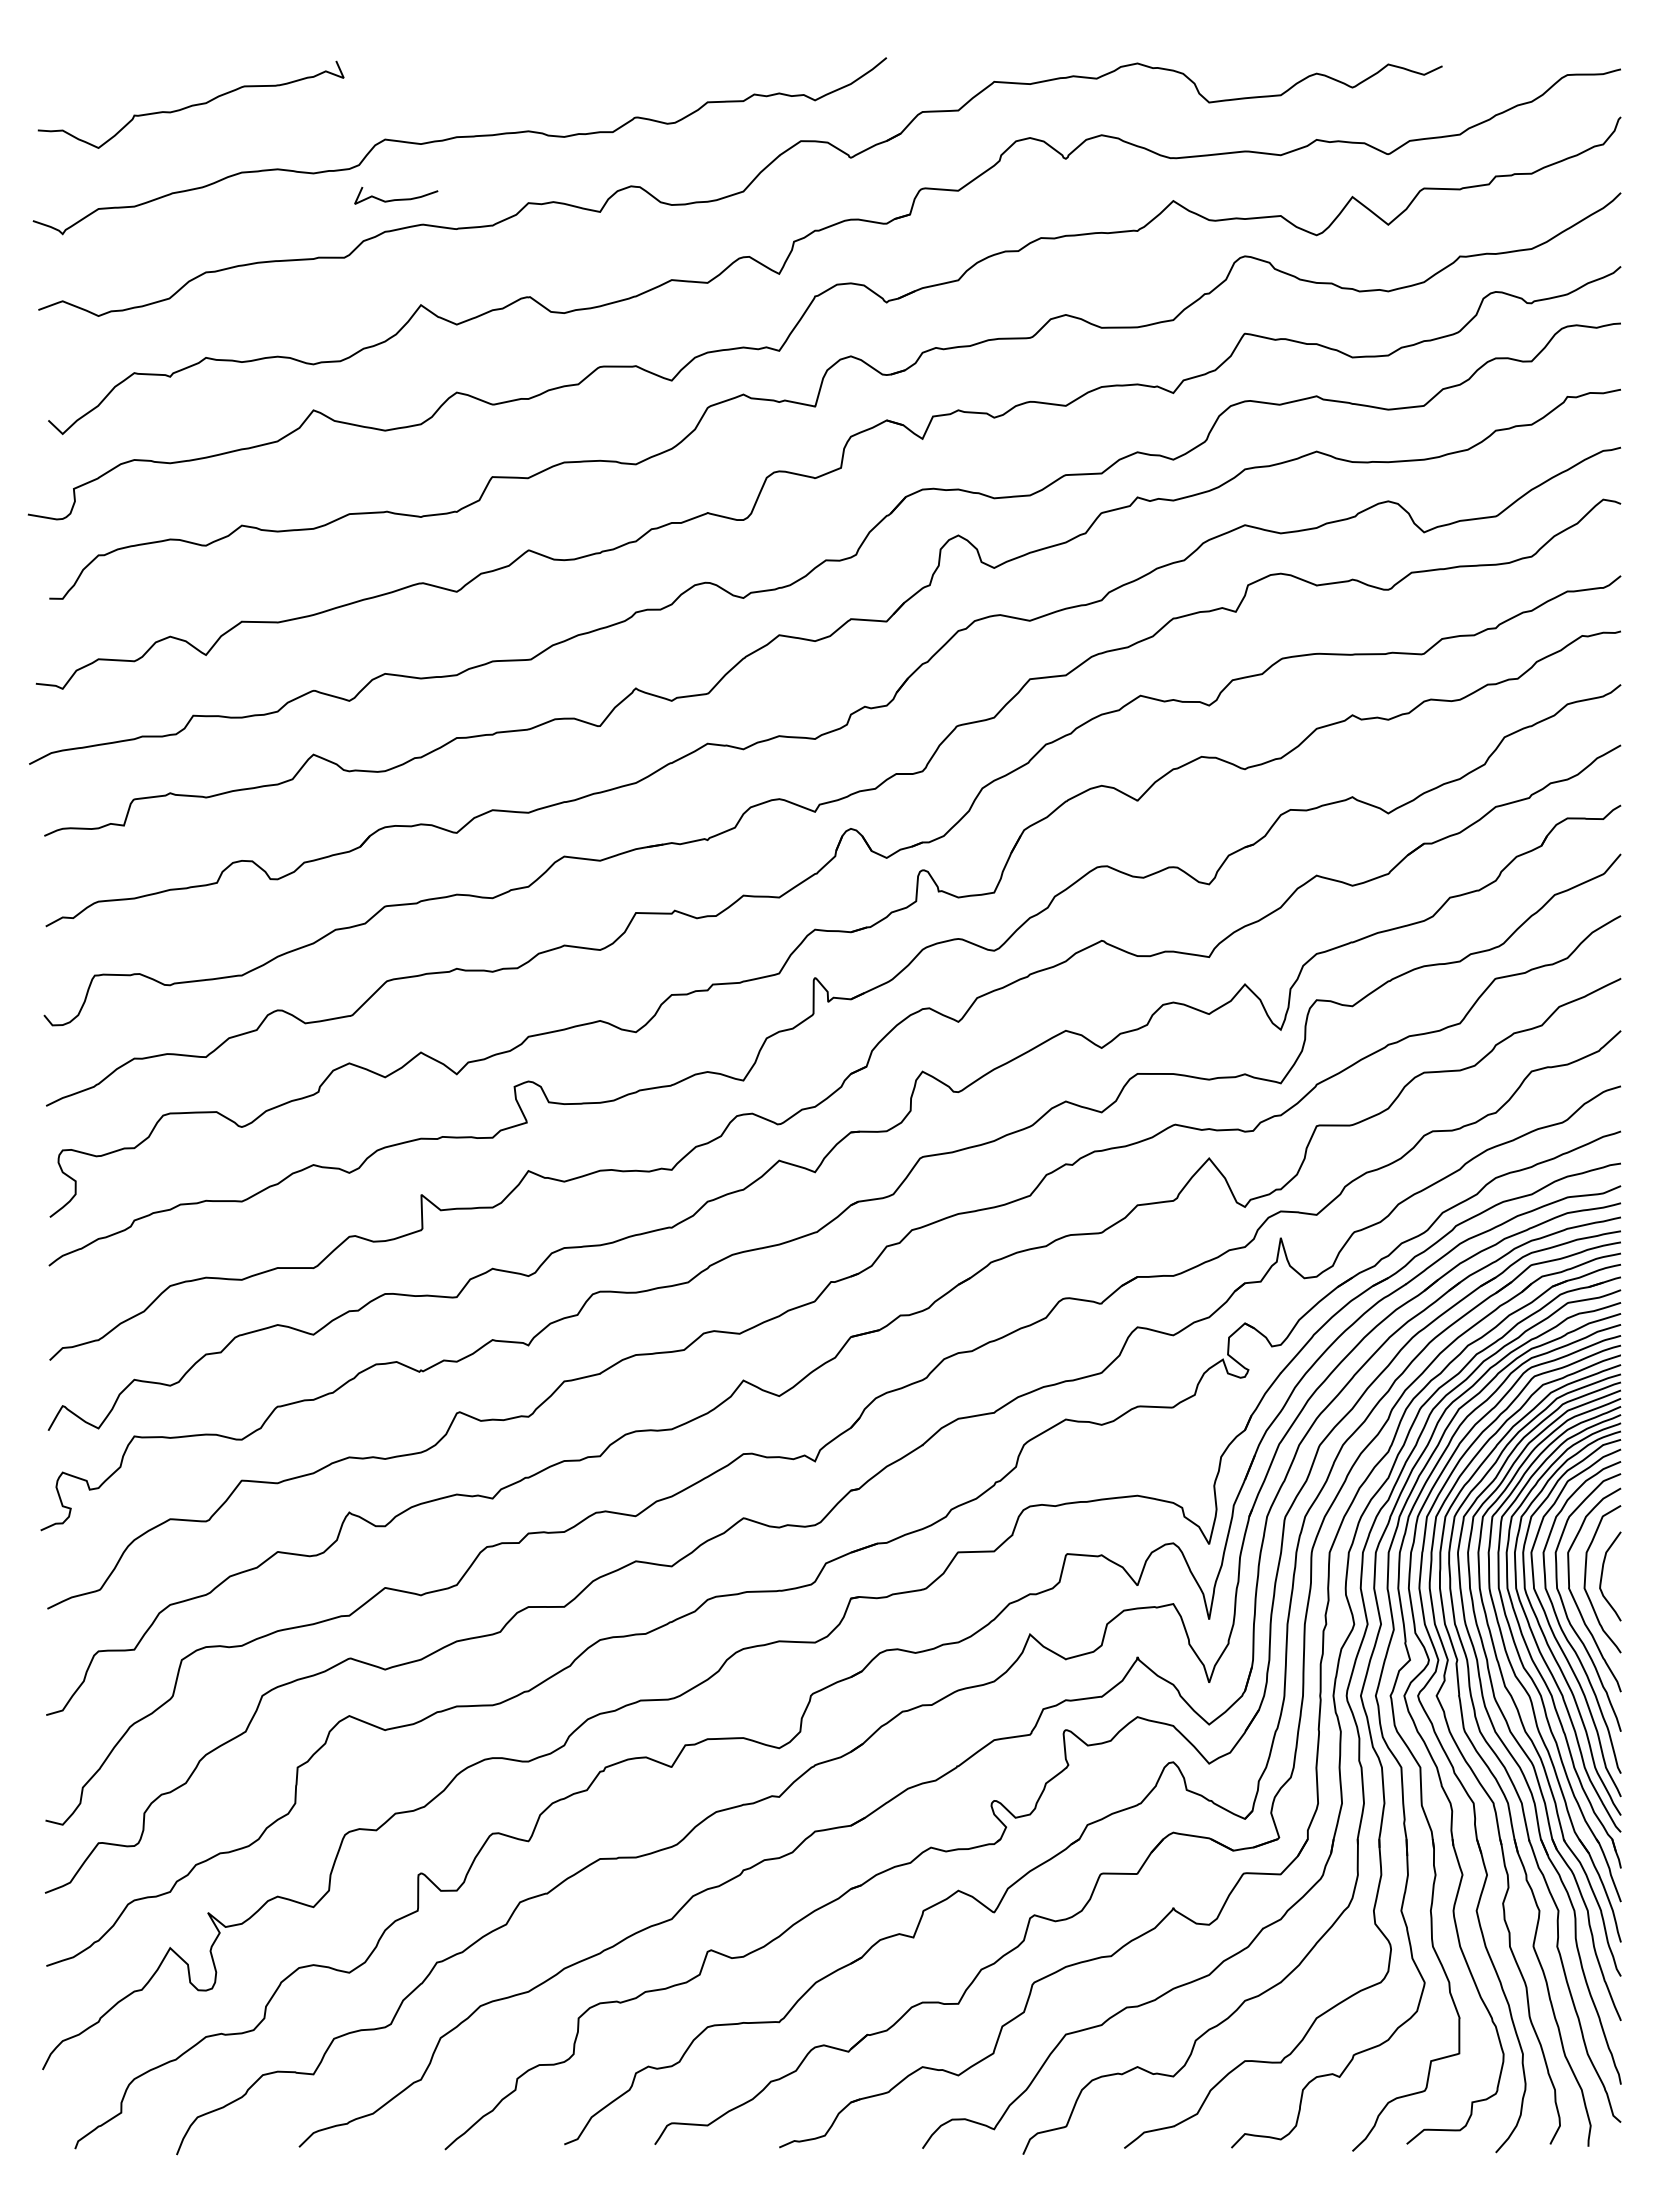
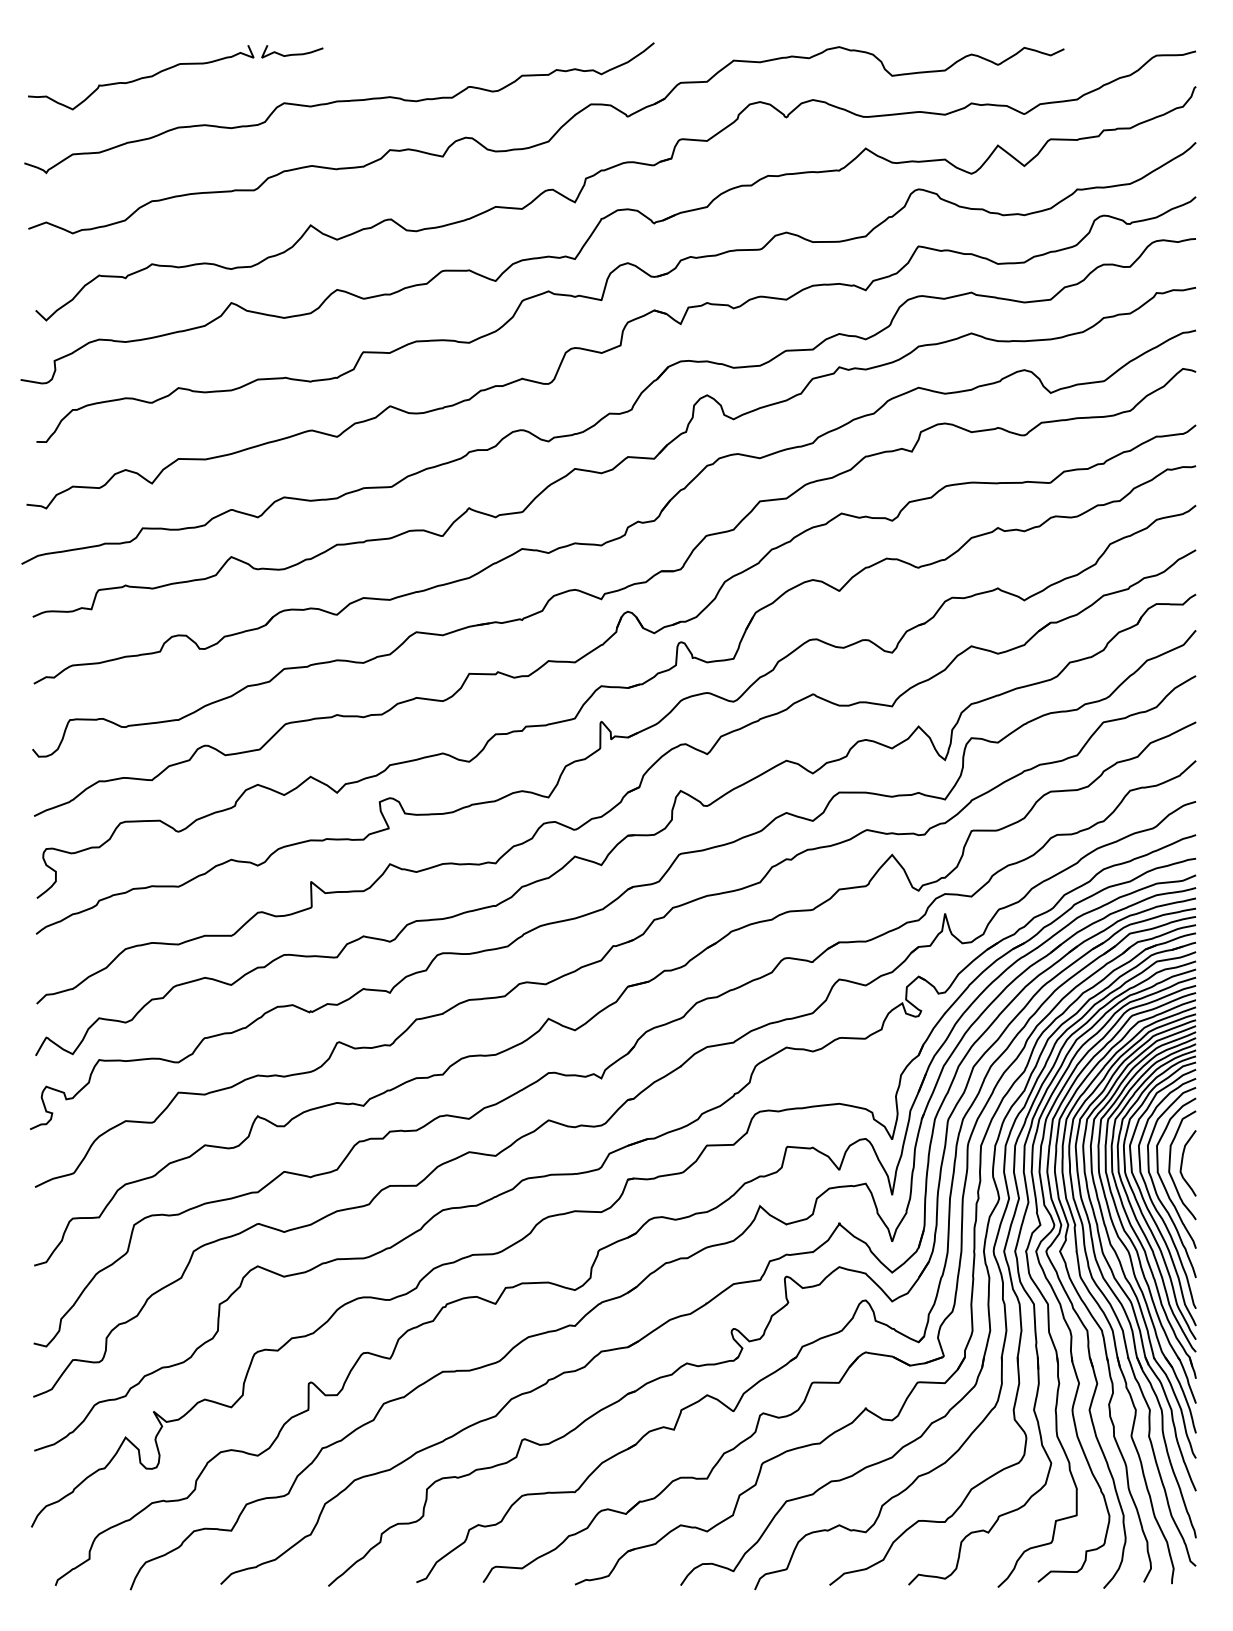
curve: (396, 199) -> (292, 54), moved

